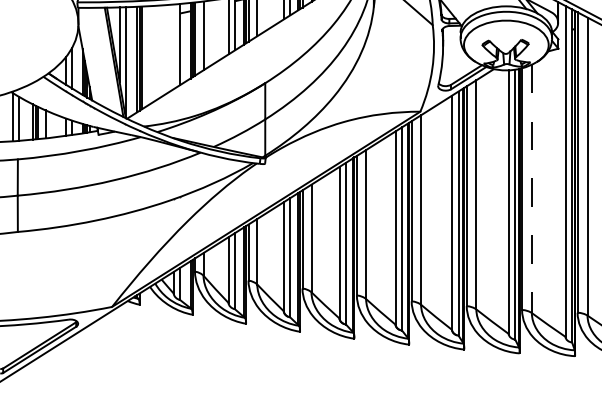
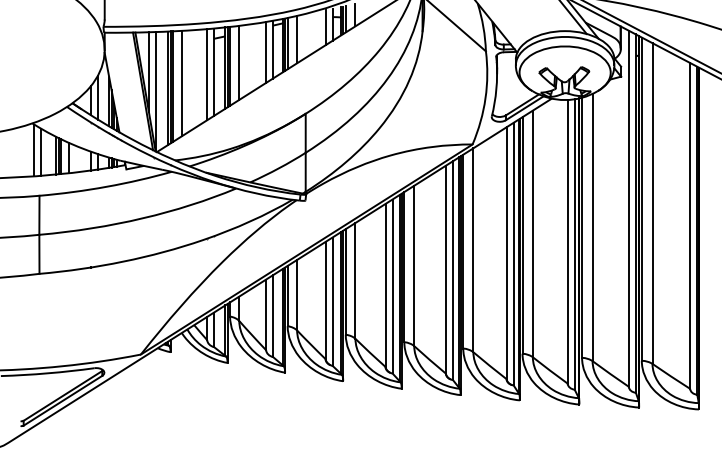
line: (174, 46) -> (207, 74), added
line: (150, 55) -> (182, 83), added
line: (531, 188) -> (592, 227), dashed -> solid

